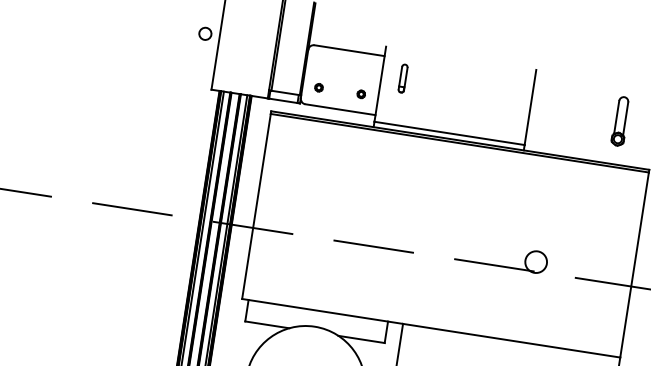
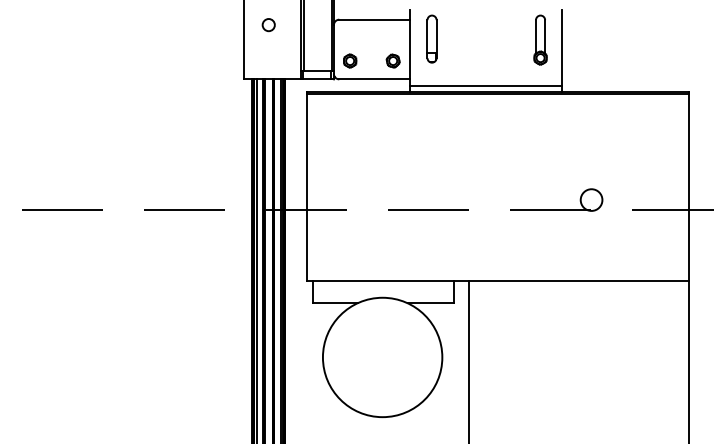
circle: (205, 34) -> (268, 25), moved
part: (402, 77) -> (431, 38), size x1.67
part: (319, 87) -> (350, 60), size x1.67
part: (360, 93) -> (392, 60), size x1.67
part: (620, 120) -> (540, 39), moved

